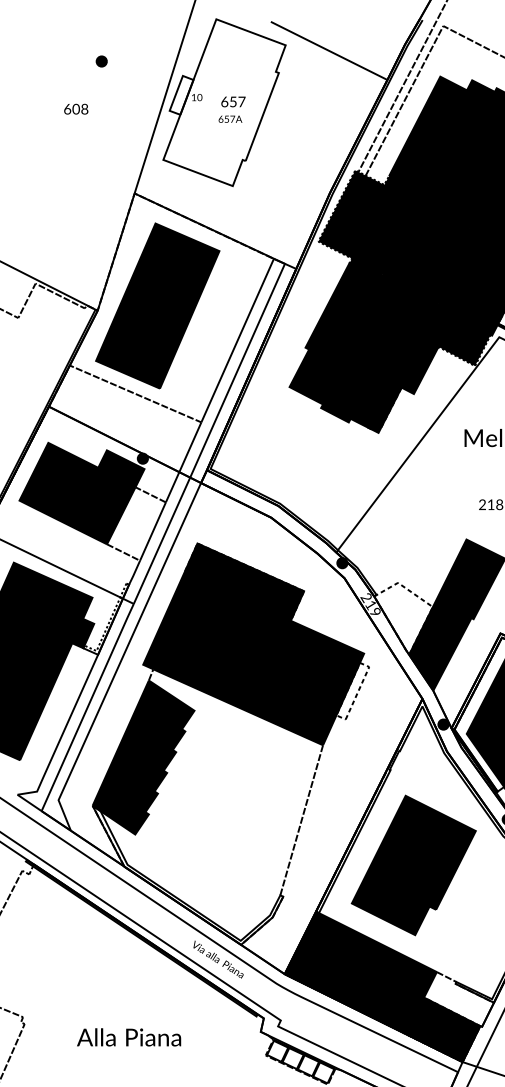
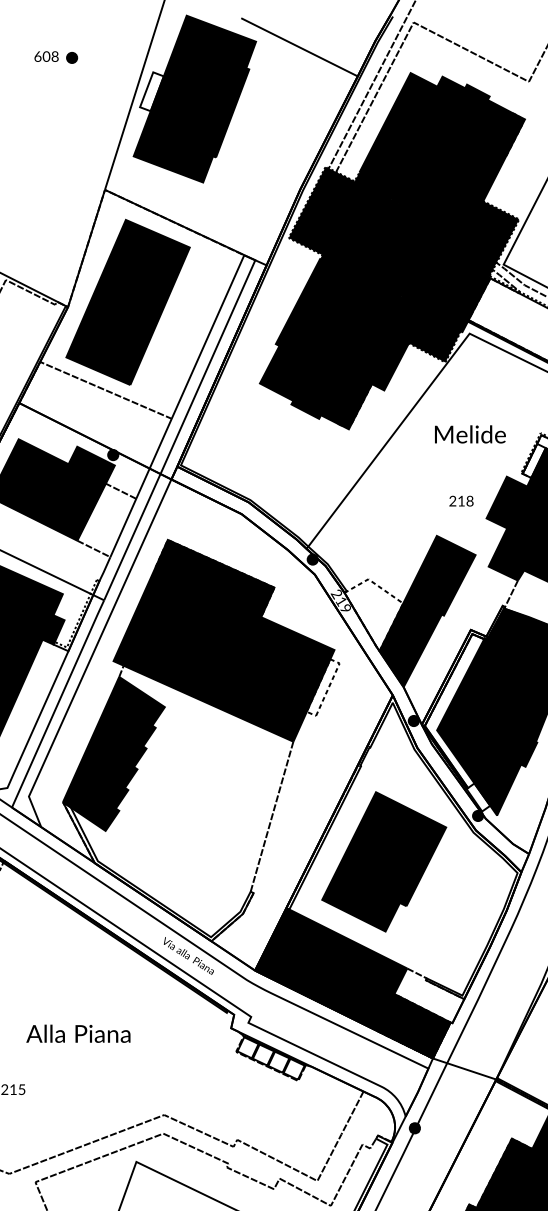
fill: (224, 102) -> (194, 98), added
text: (76, 109) -> (46, 56), moved
text: (129, 1037) -> (78, 1033), moved

